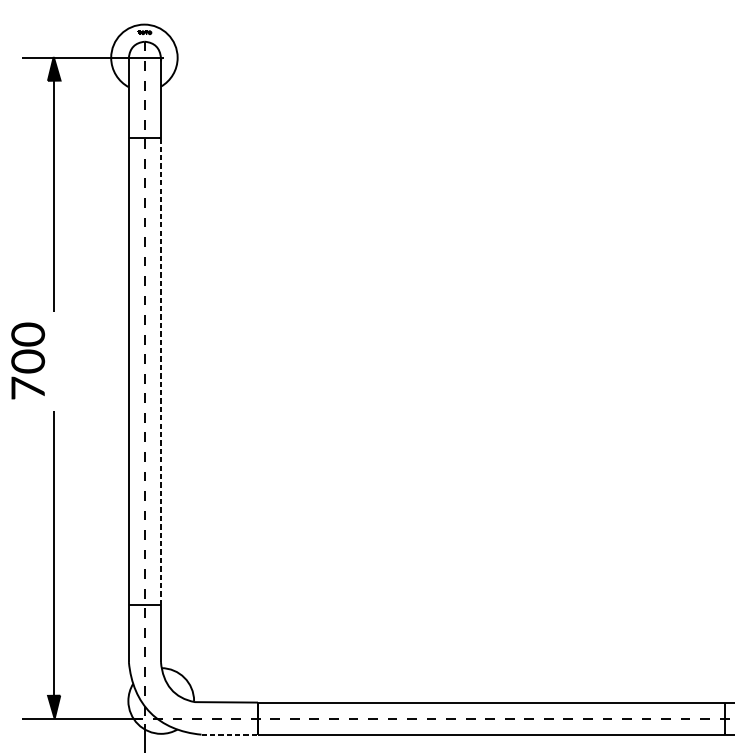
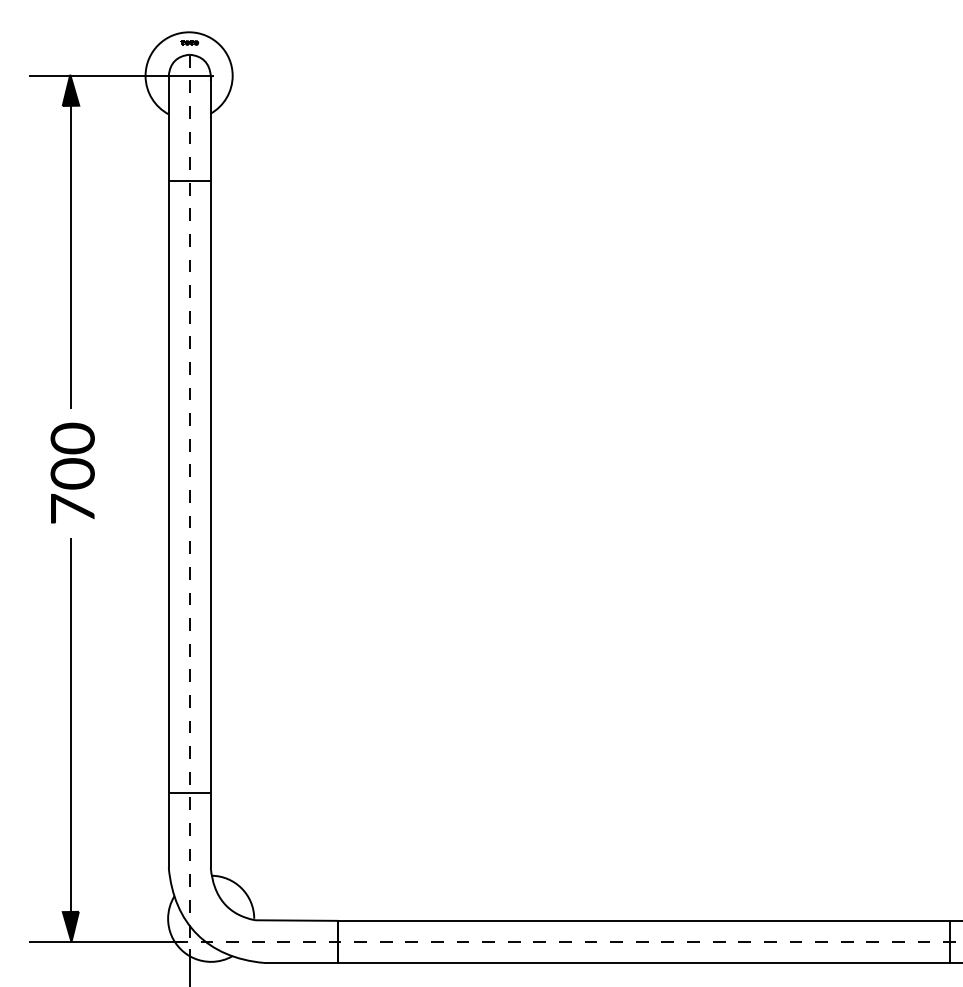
text: (27, 360) -> (72, 472), moved
line: (160, 371) -> (210, 487), dashed -> solid
line: (230, 734) -> (301, 962), dashed -> solid

